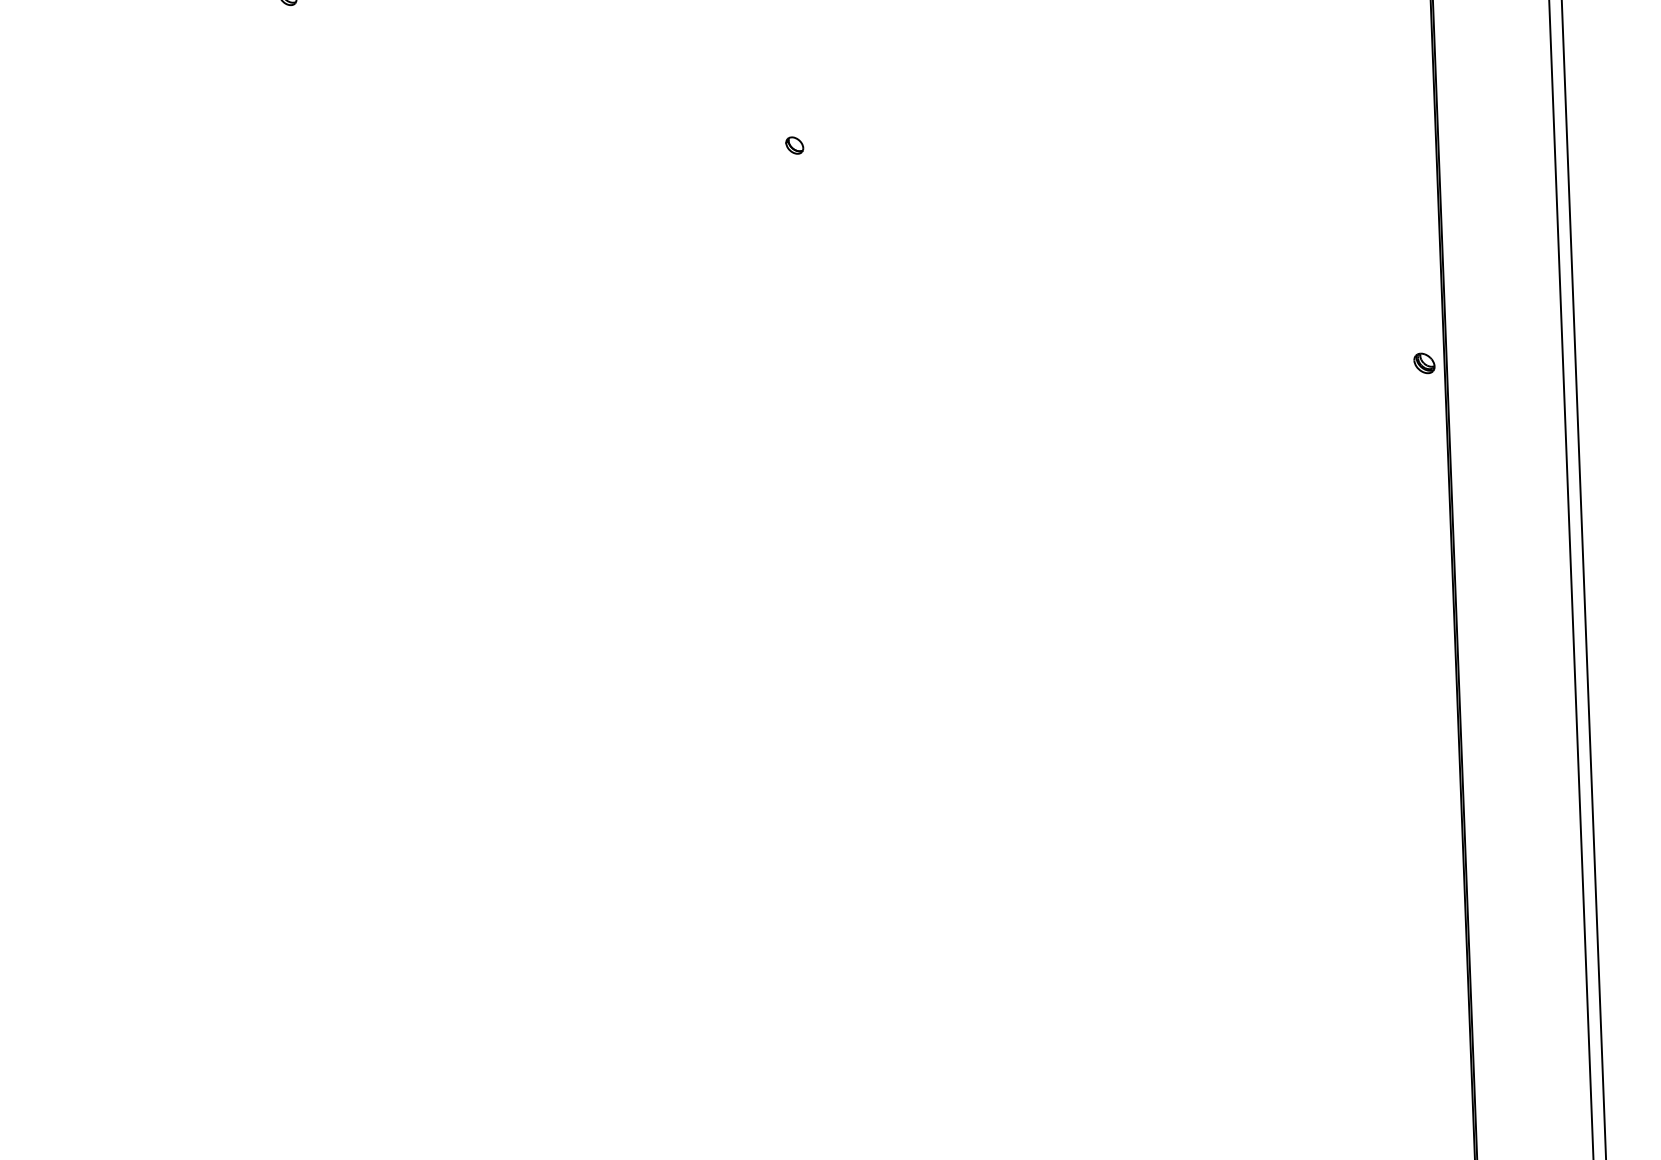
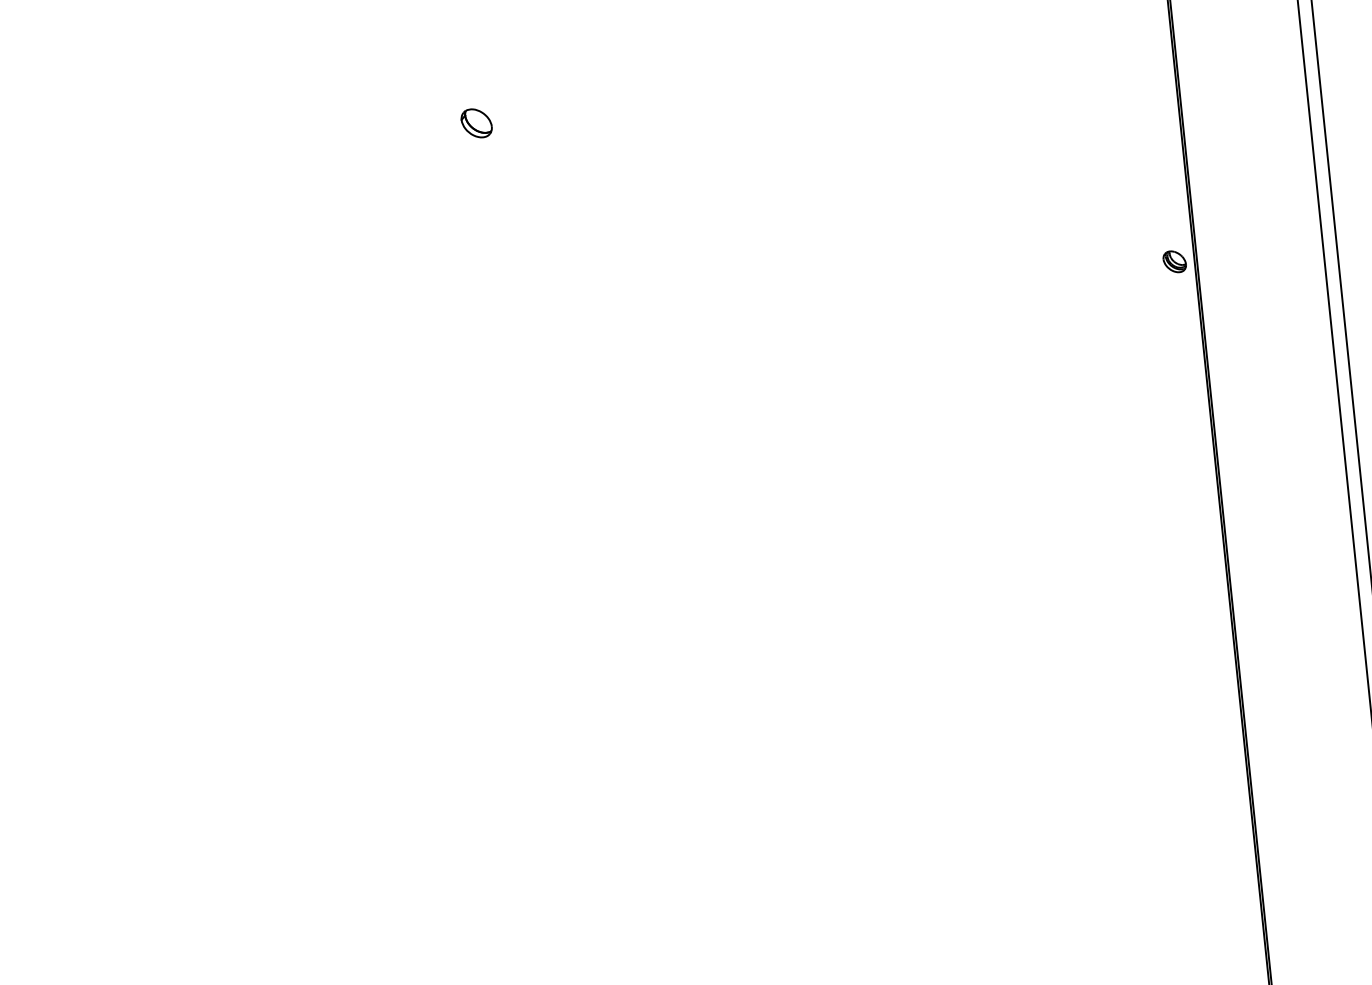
part: (794, 145) -> (476, 123), size x1.6
part: (1424, 363) -> (1174, 261), moved

